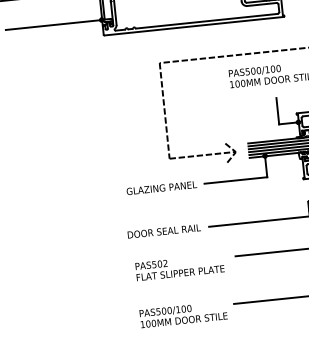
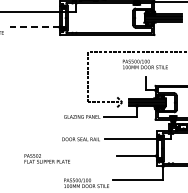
line: (54, 25) -> (35, 27), solid -> dashed
text: (178, 267) -> (46, 158), moved

